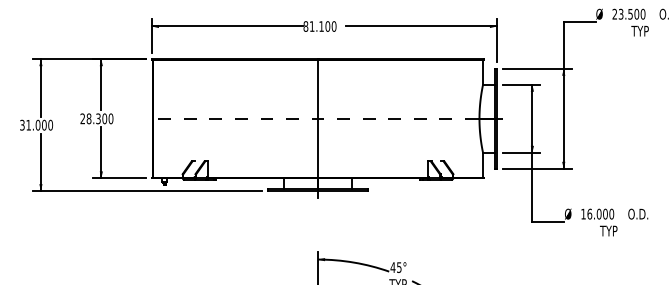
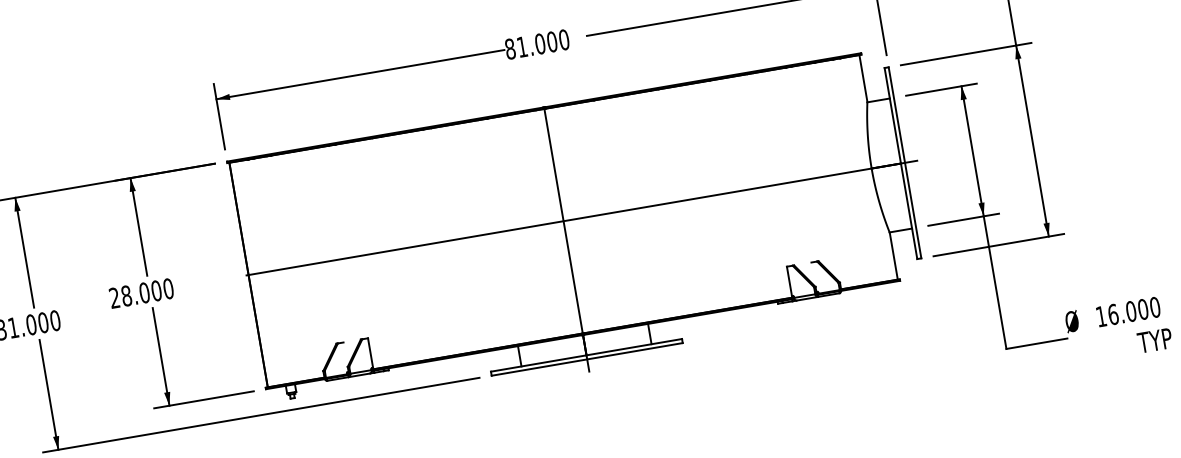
text: (321, 26) -> (540, 43), 81.100 -> 81.000
text: (98, 118) -> (144, 292), 28.300 -> 28.000
line: (327, 118) -> (581, 217), dashed -> solid

